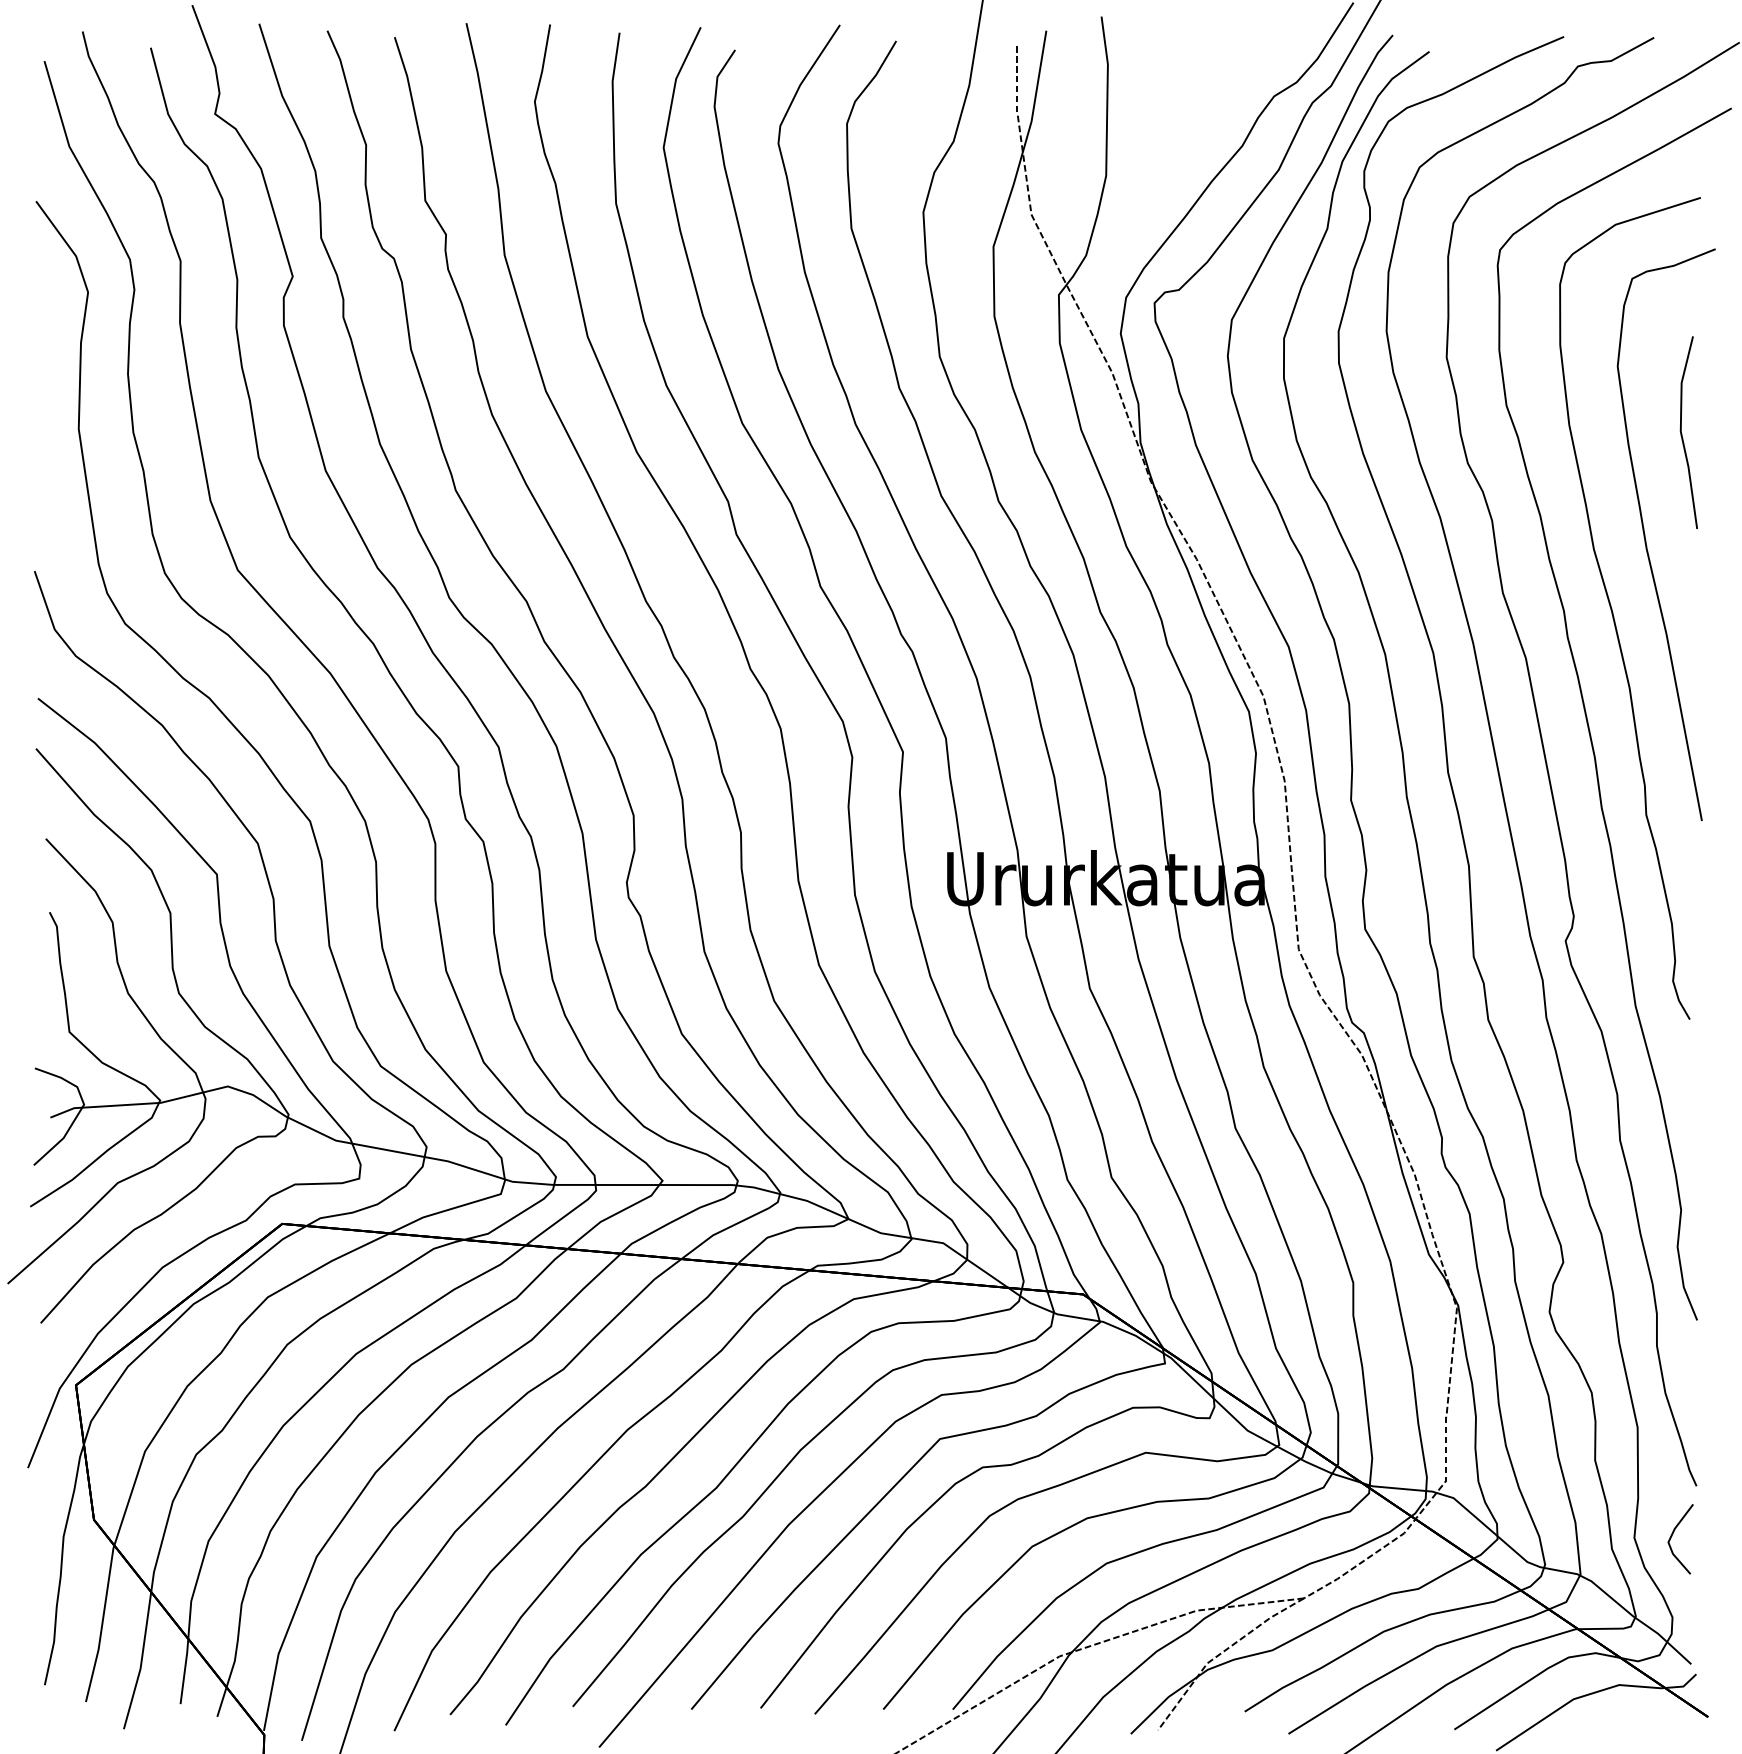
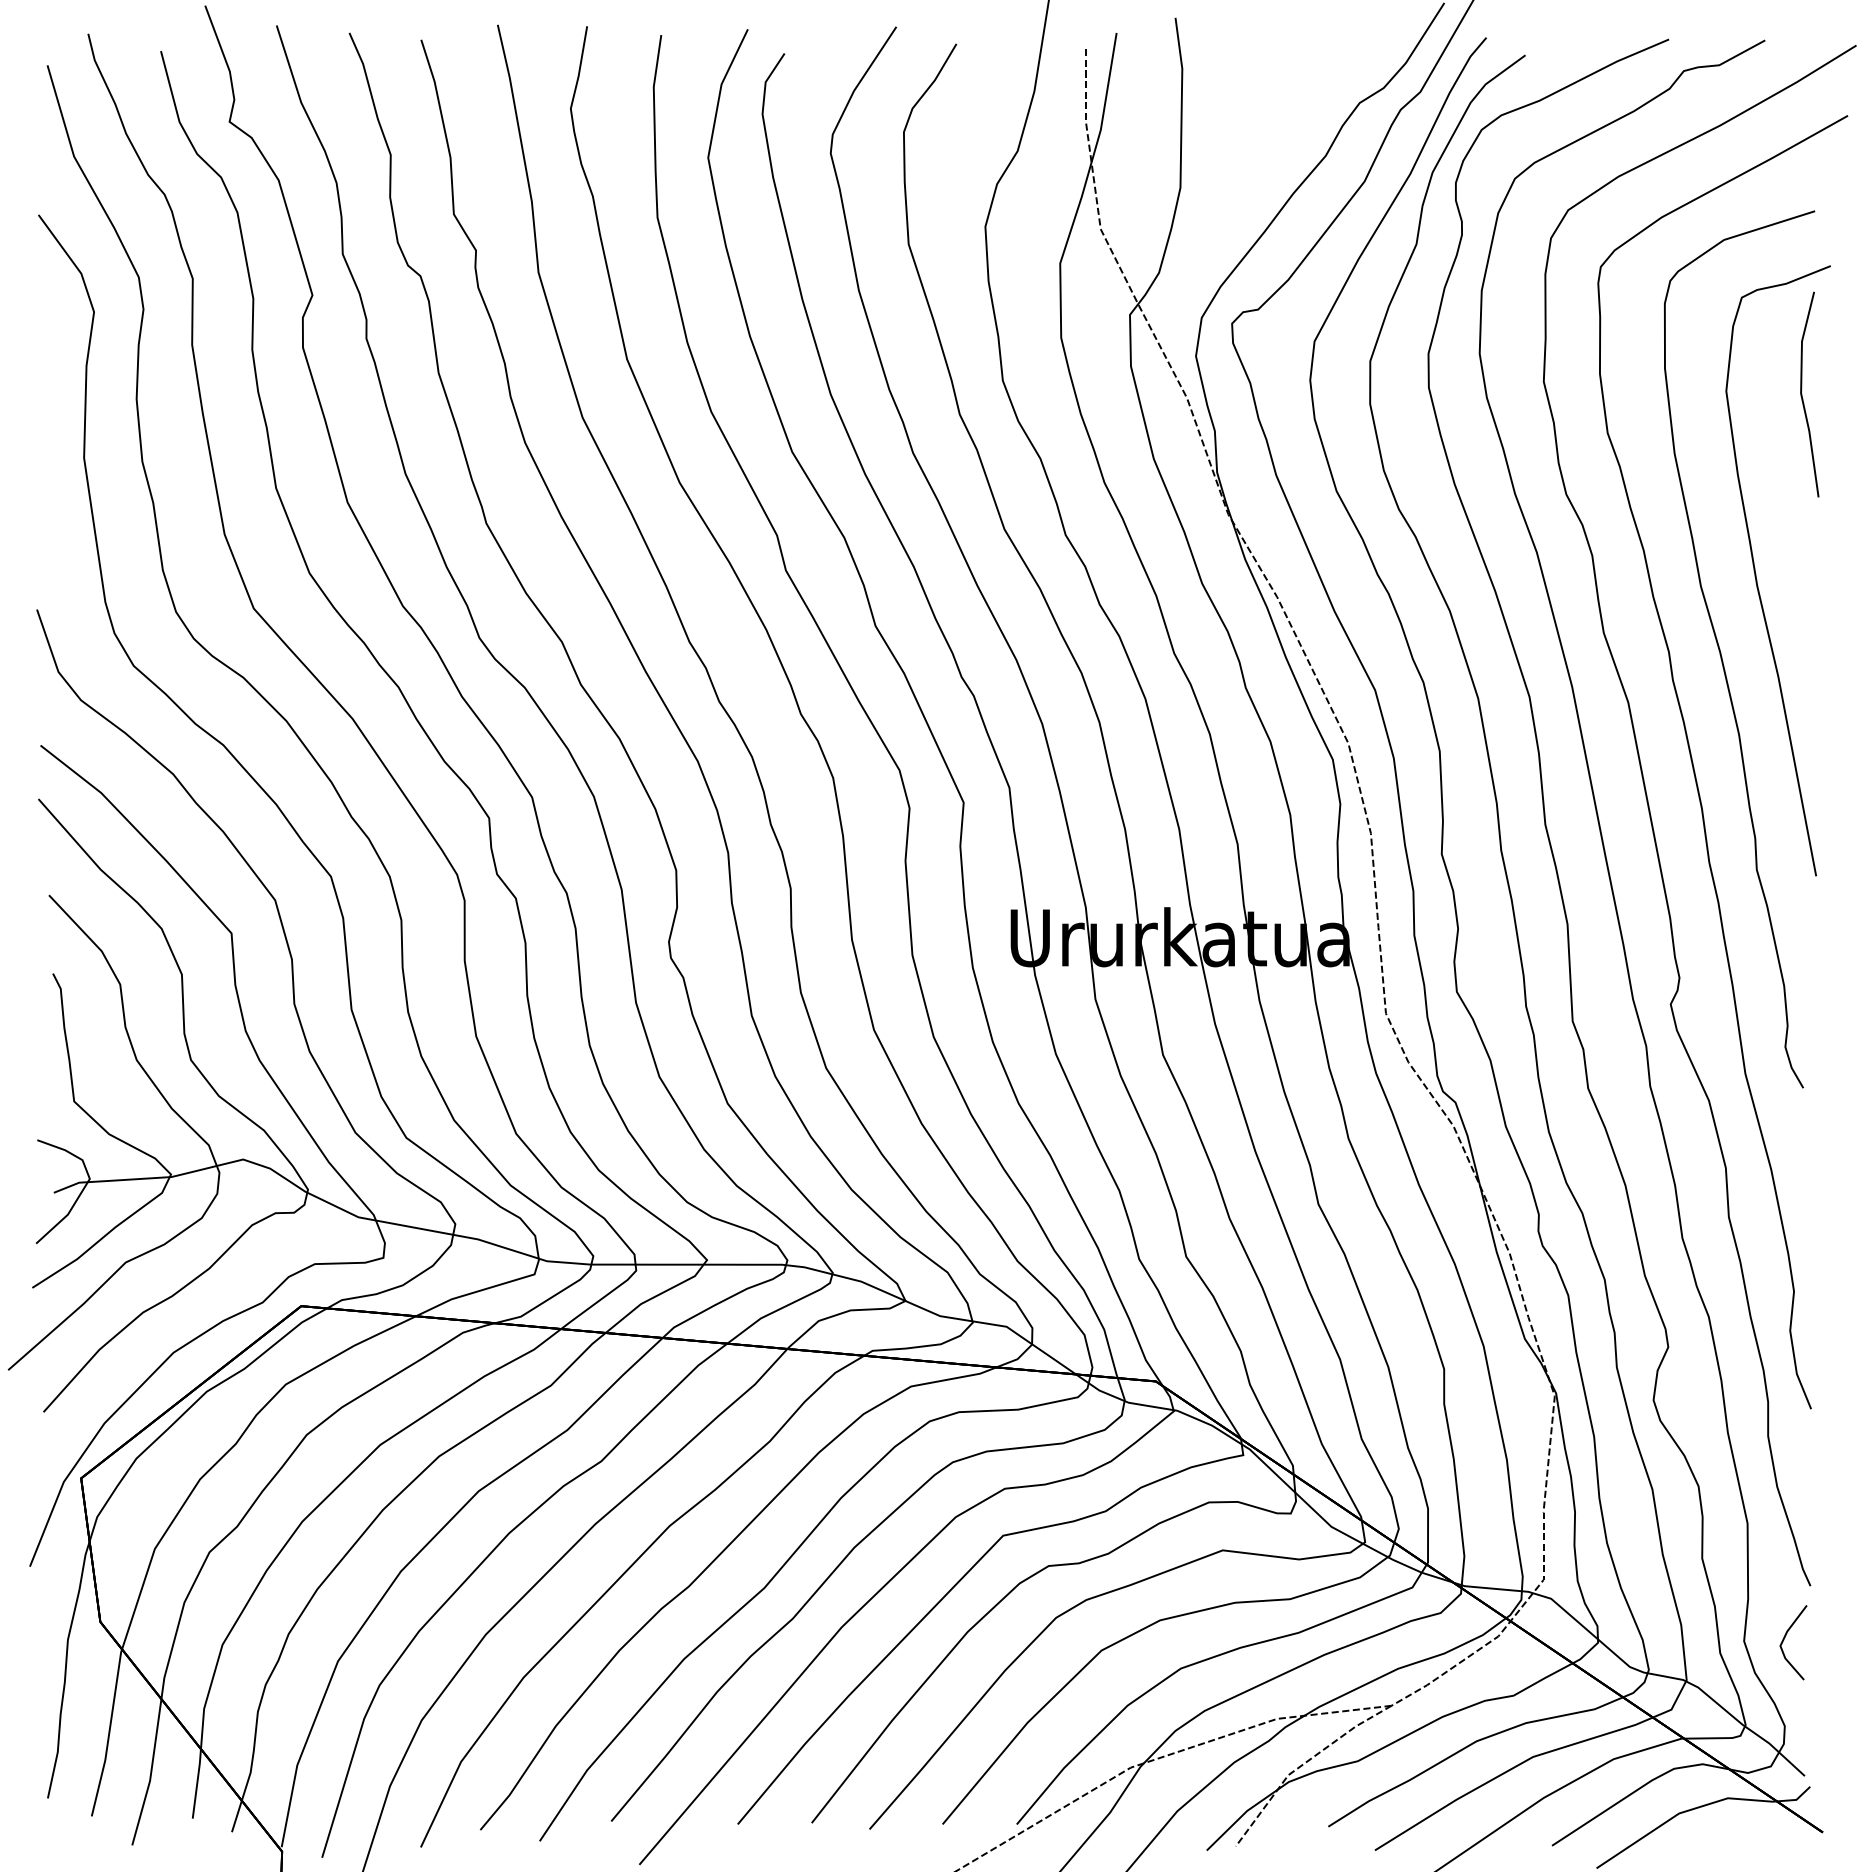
part: (1682, 433) -> (1802, 395), moved

